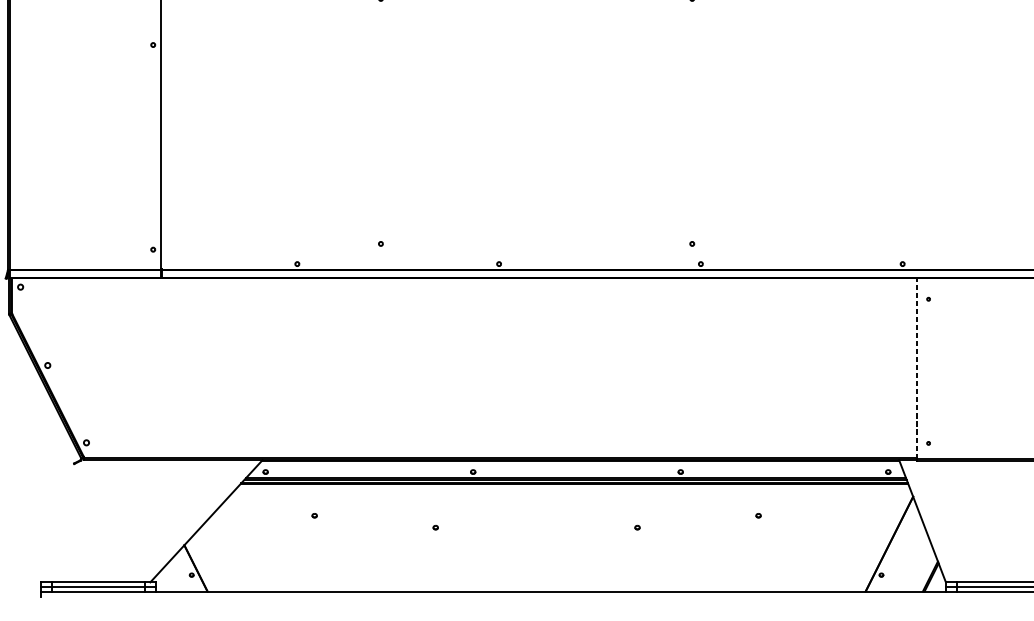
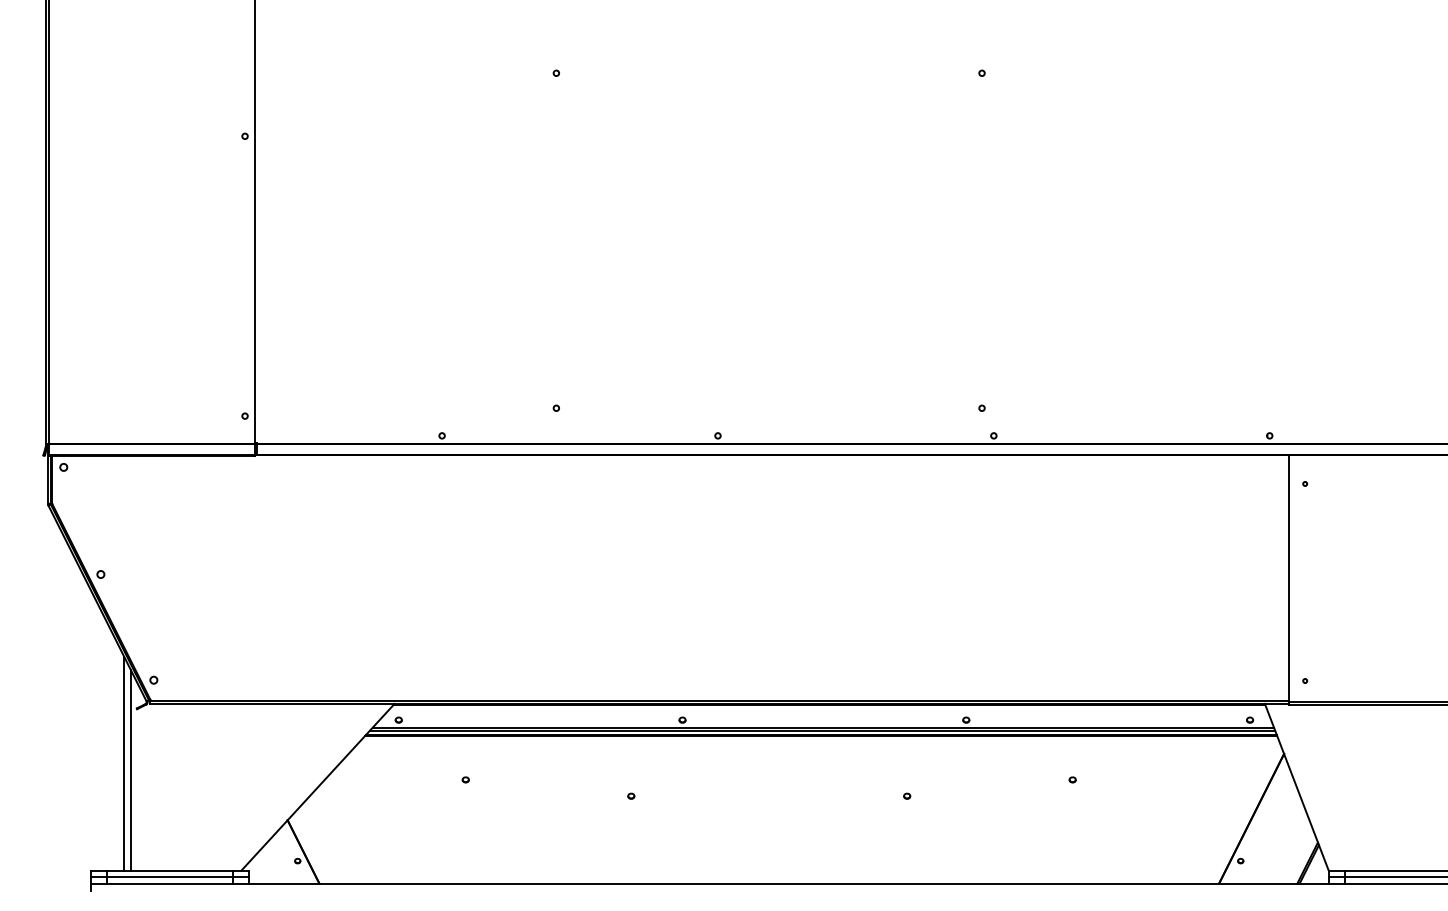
line: (917, 368) -> (1289, 578), dashed -> solid
line: (65, 503) -> (124, 763), added
line: (69, 508) -> (130, 769), added

